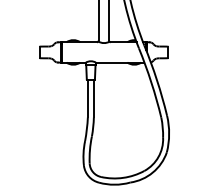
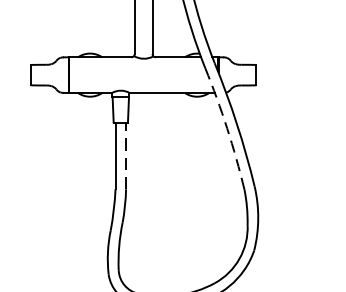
arc: (151, 82) -> (227, 127), solid -> dashed
line: (93, 98) -> (125, 156), solid -> dashed

